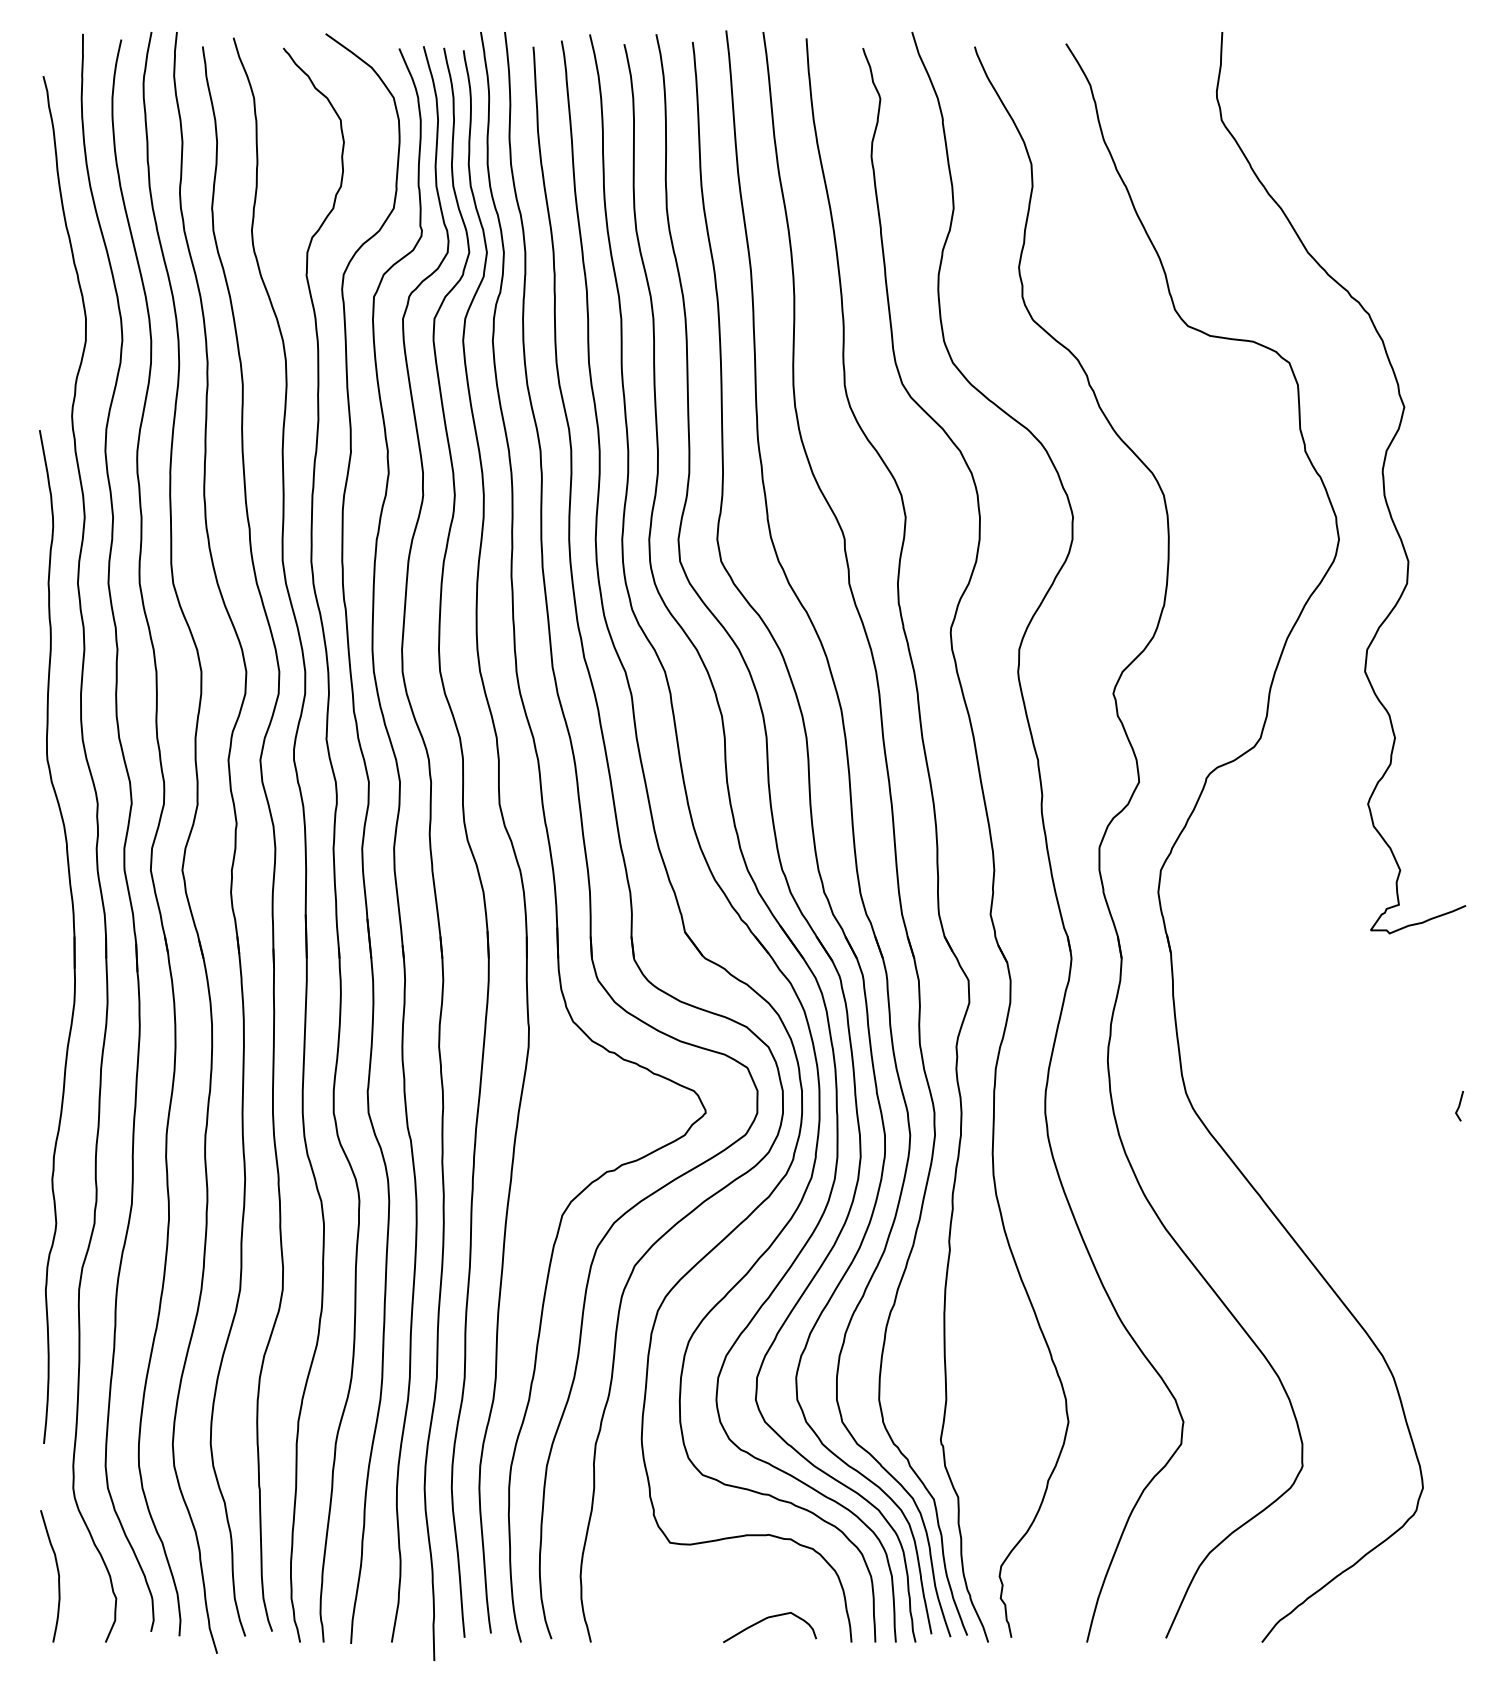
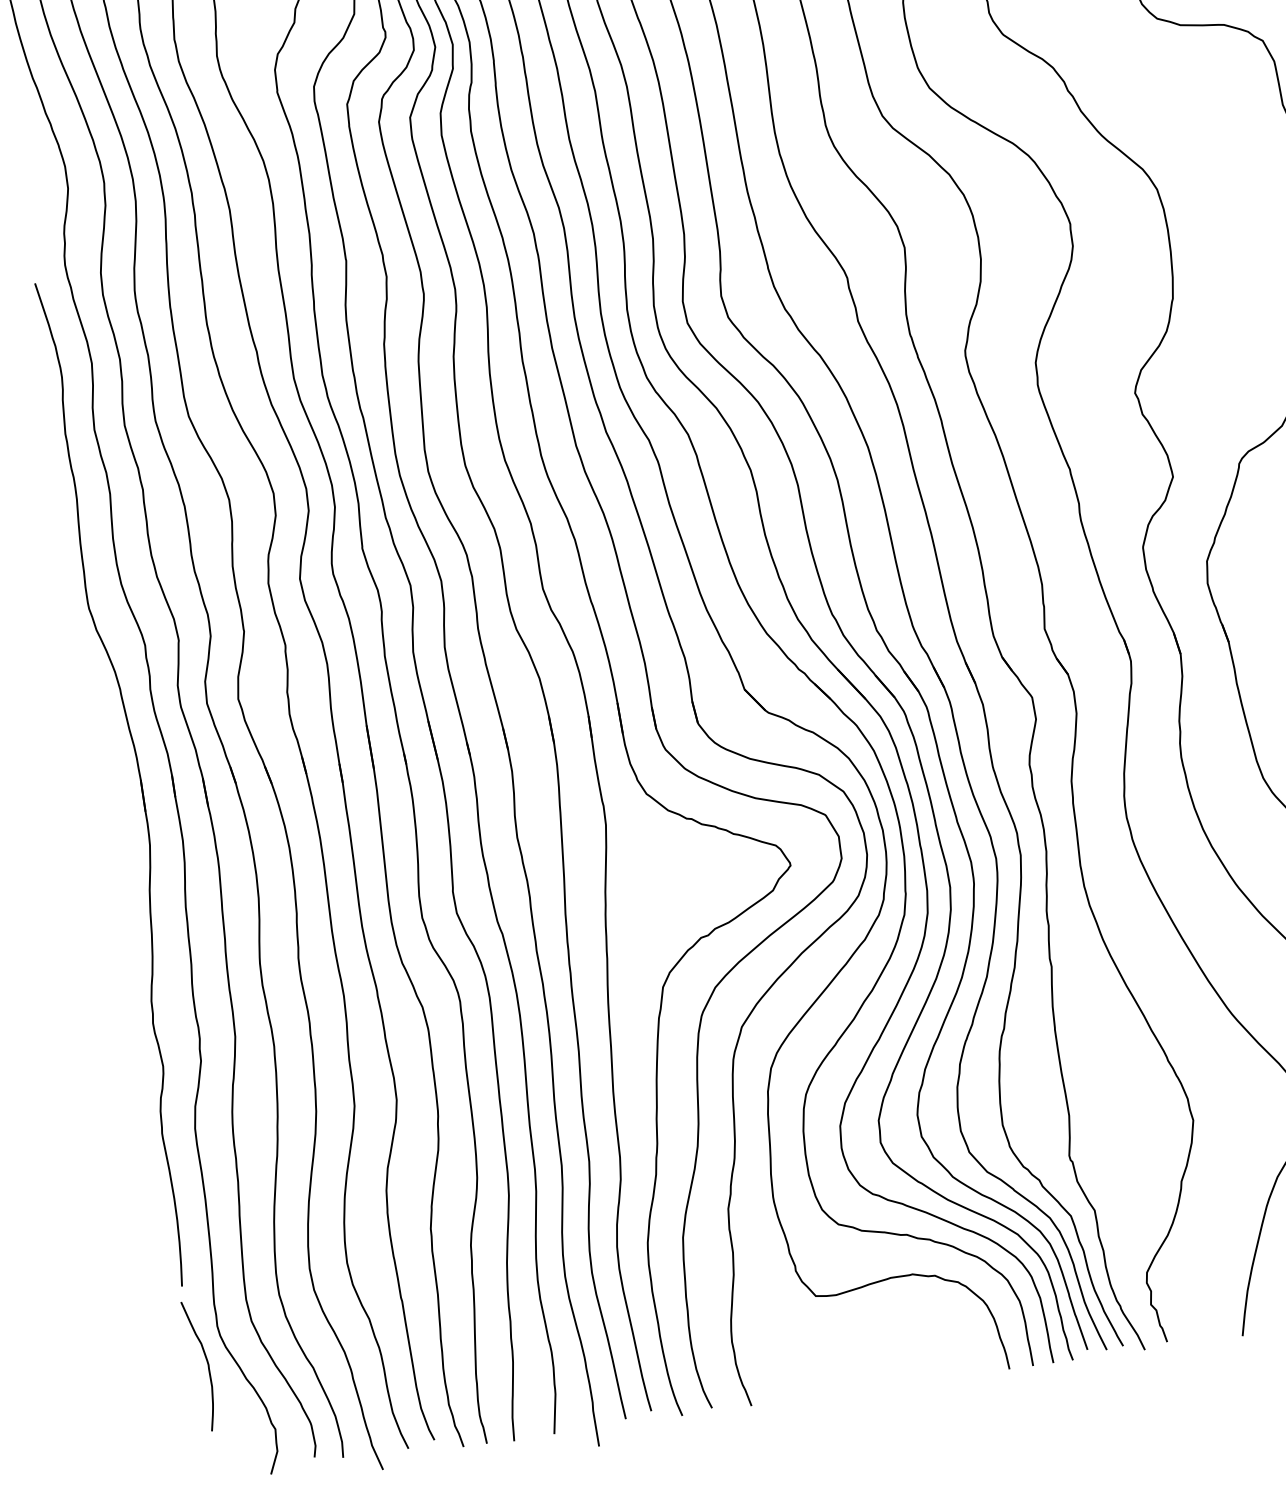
curve: (57, 1573) -> (206, 1362), moved
curve: (766, 1619) -> (922, 1358), removed

